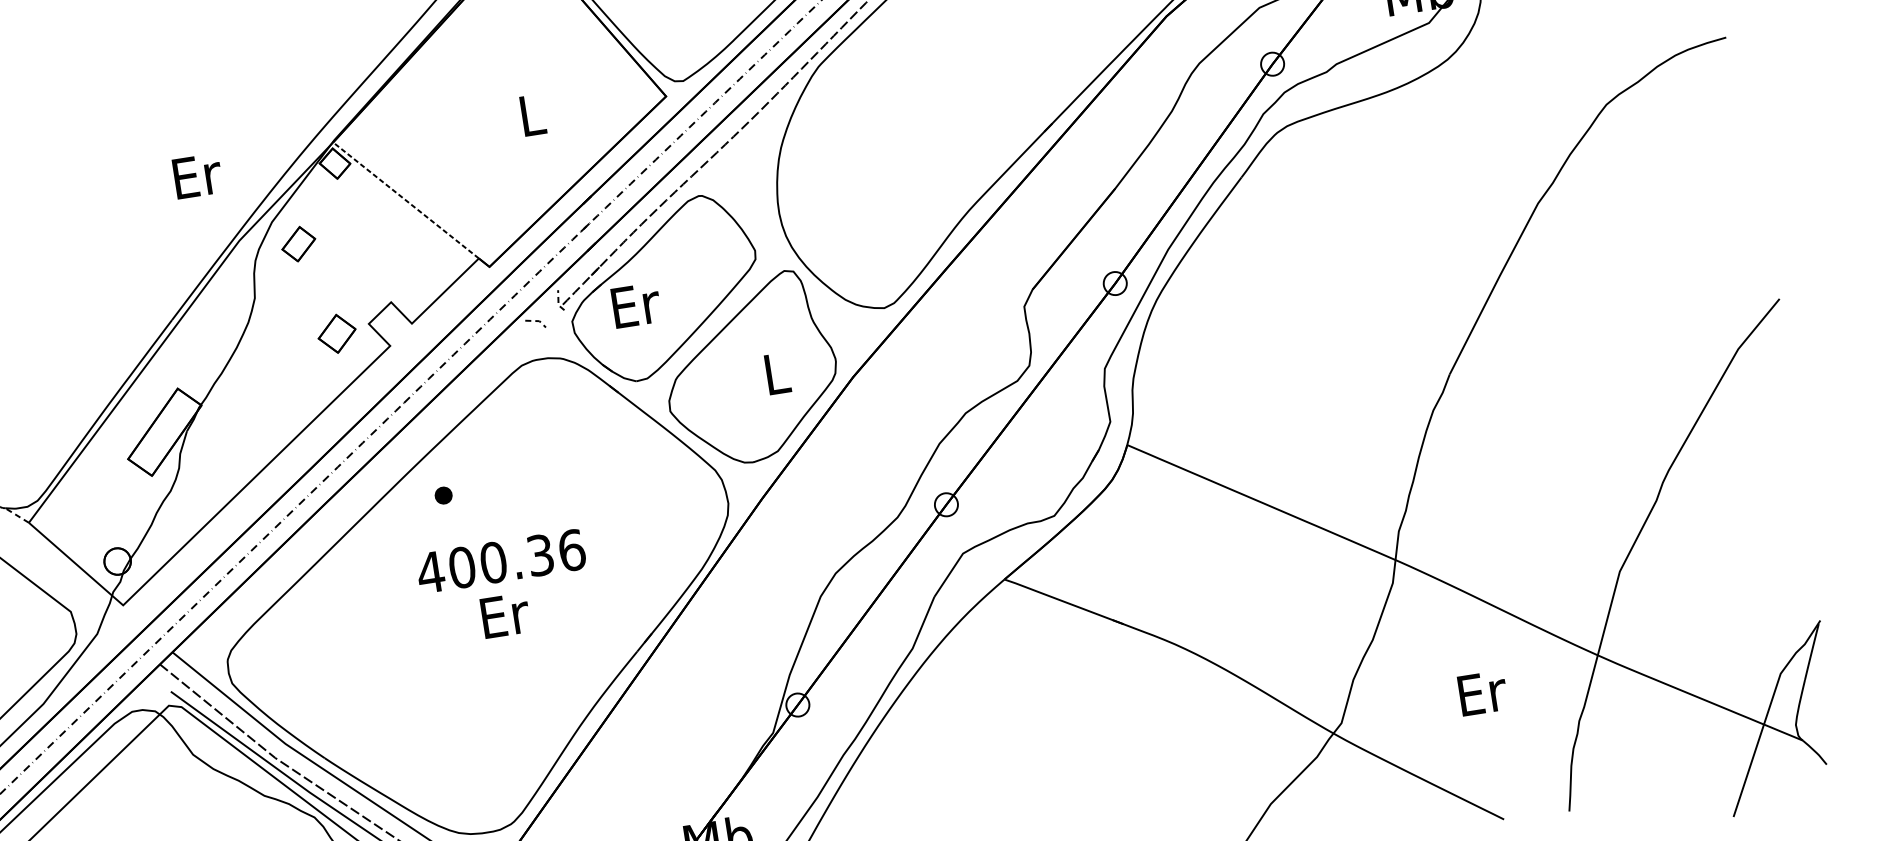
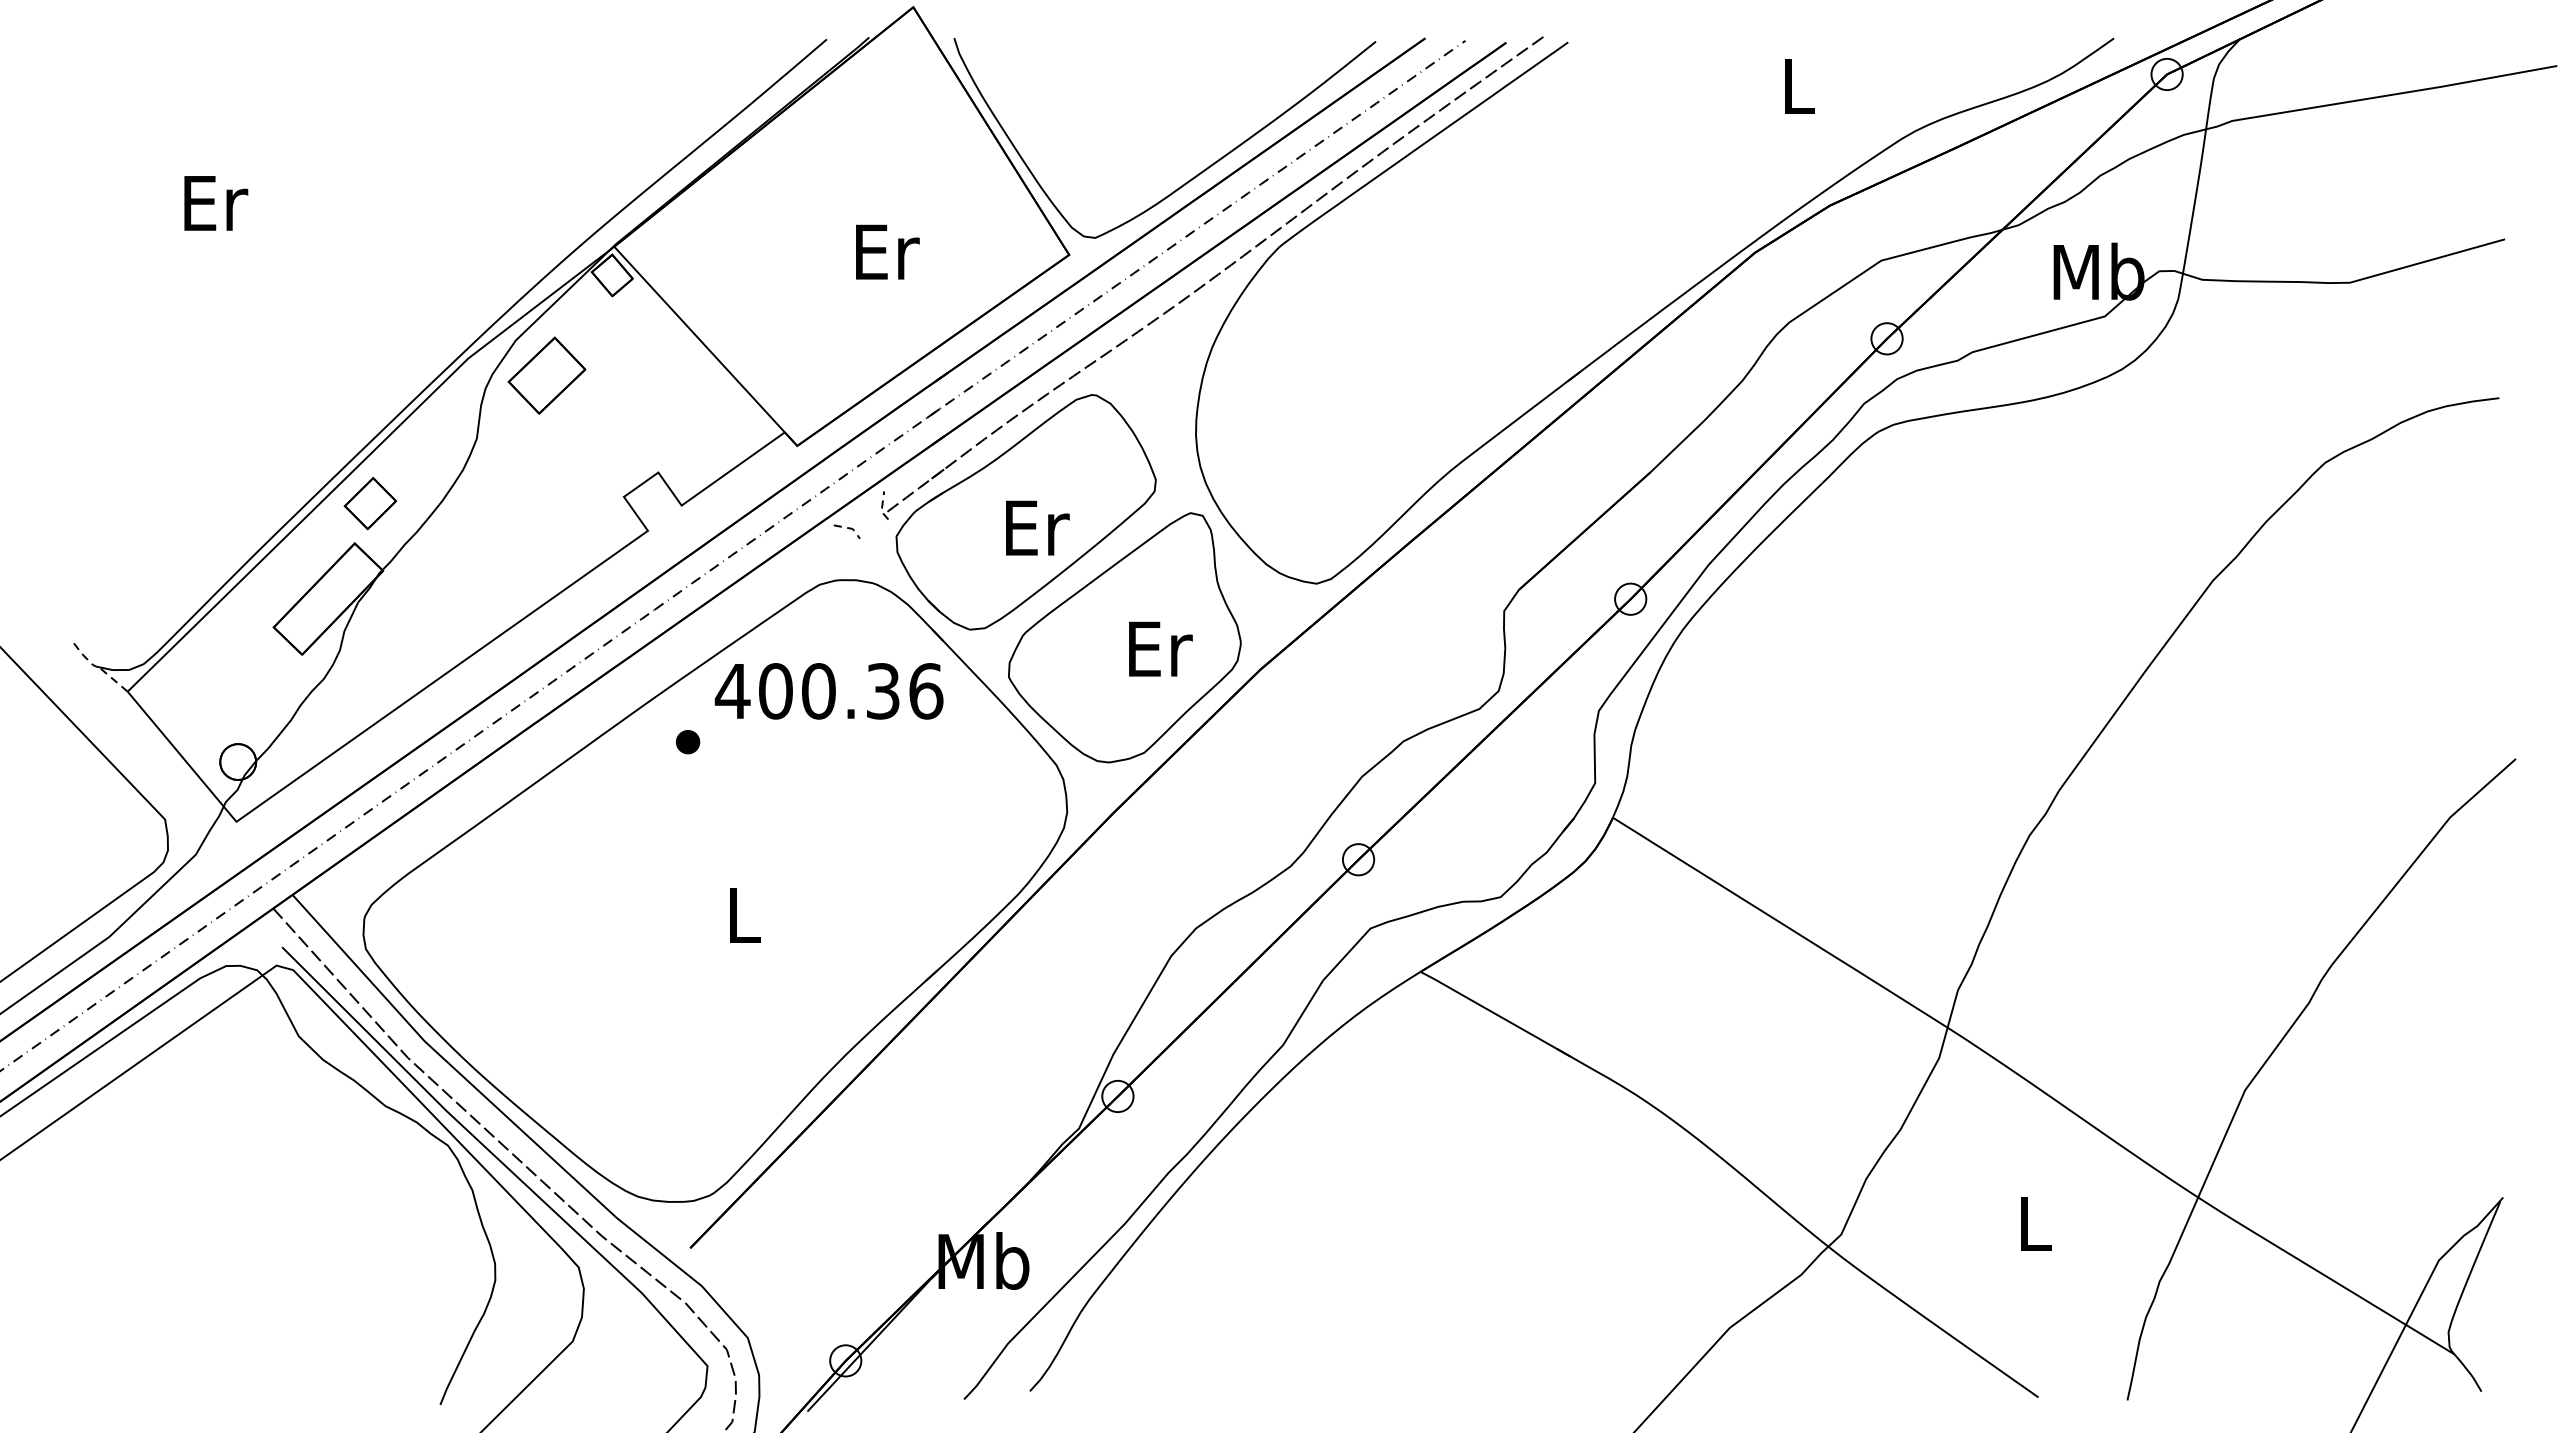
text: (533, 114) -> (887, 251), L -> Er
text: (198, 176) -> (216, 203), moved
line: (406, 200) -> (699, 339), dashed -> solid
part: (298, 244) -> (546, 375), size x1.67
text: (636, 304) -> (1037, 527), moved
part: (337, 333) -> (370, 503), moved
text: (777, 373) -> (1160, 648), L -> Er
text: (500, 561) -> (828, 691), moved
text: (505, 615) -> (745, 915), Er -> L
text: (1482, 692) -> (2036, 1223), Er -> L

